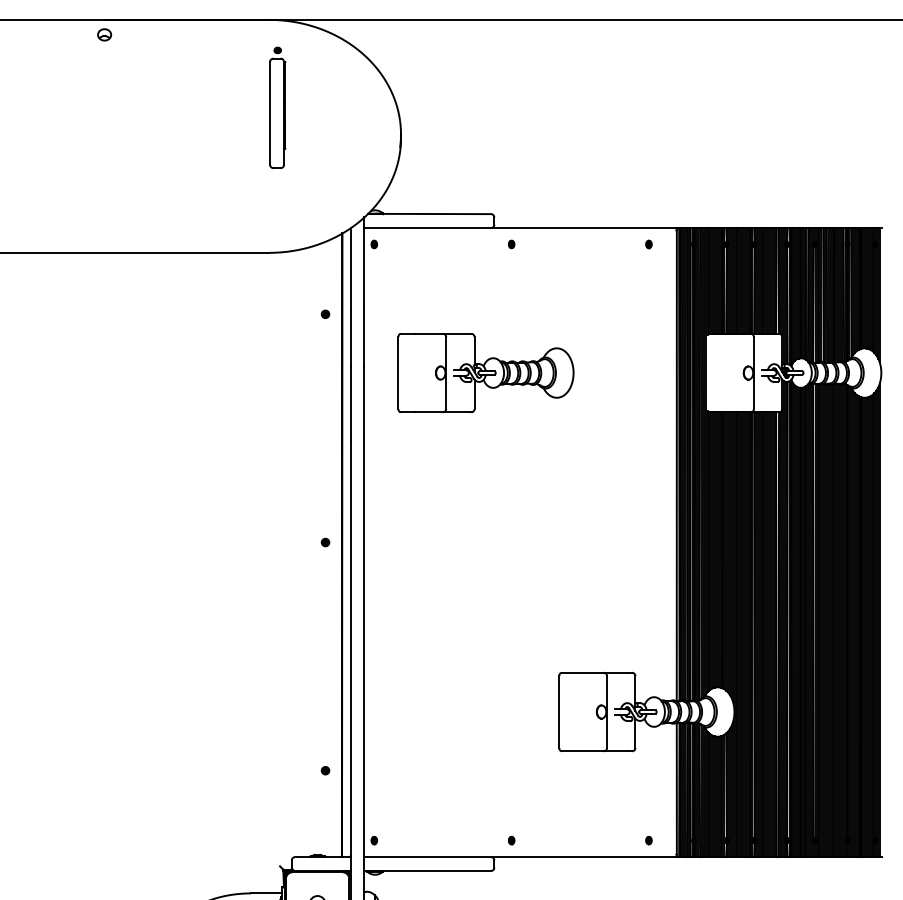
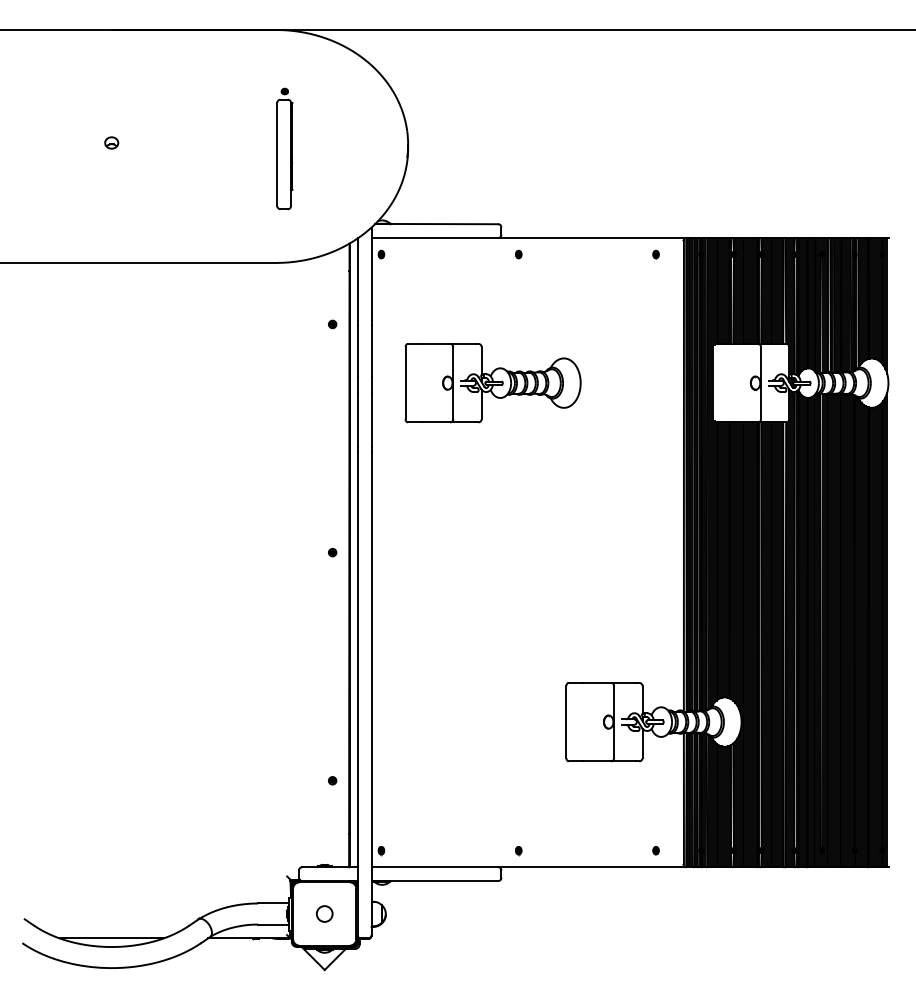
part: (104, 34) -> (111, 142), moved
part: (277, 107) -> (284, 148), moved

